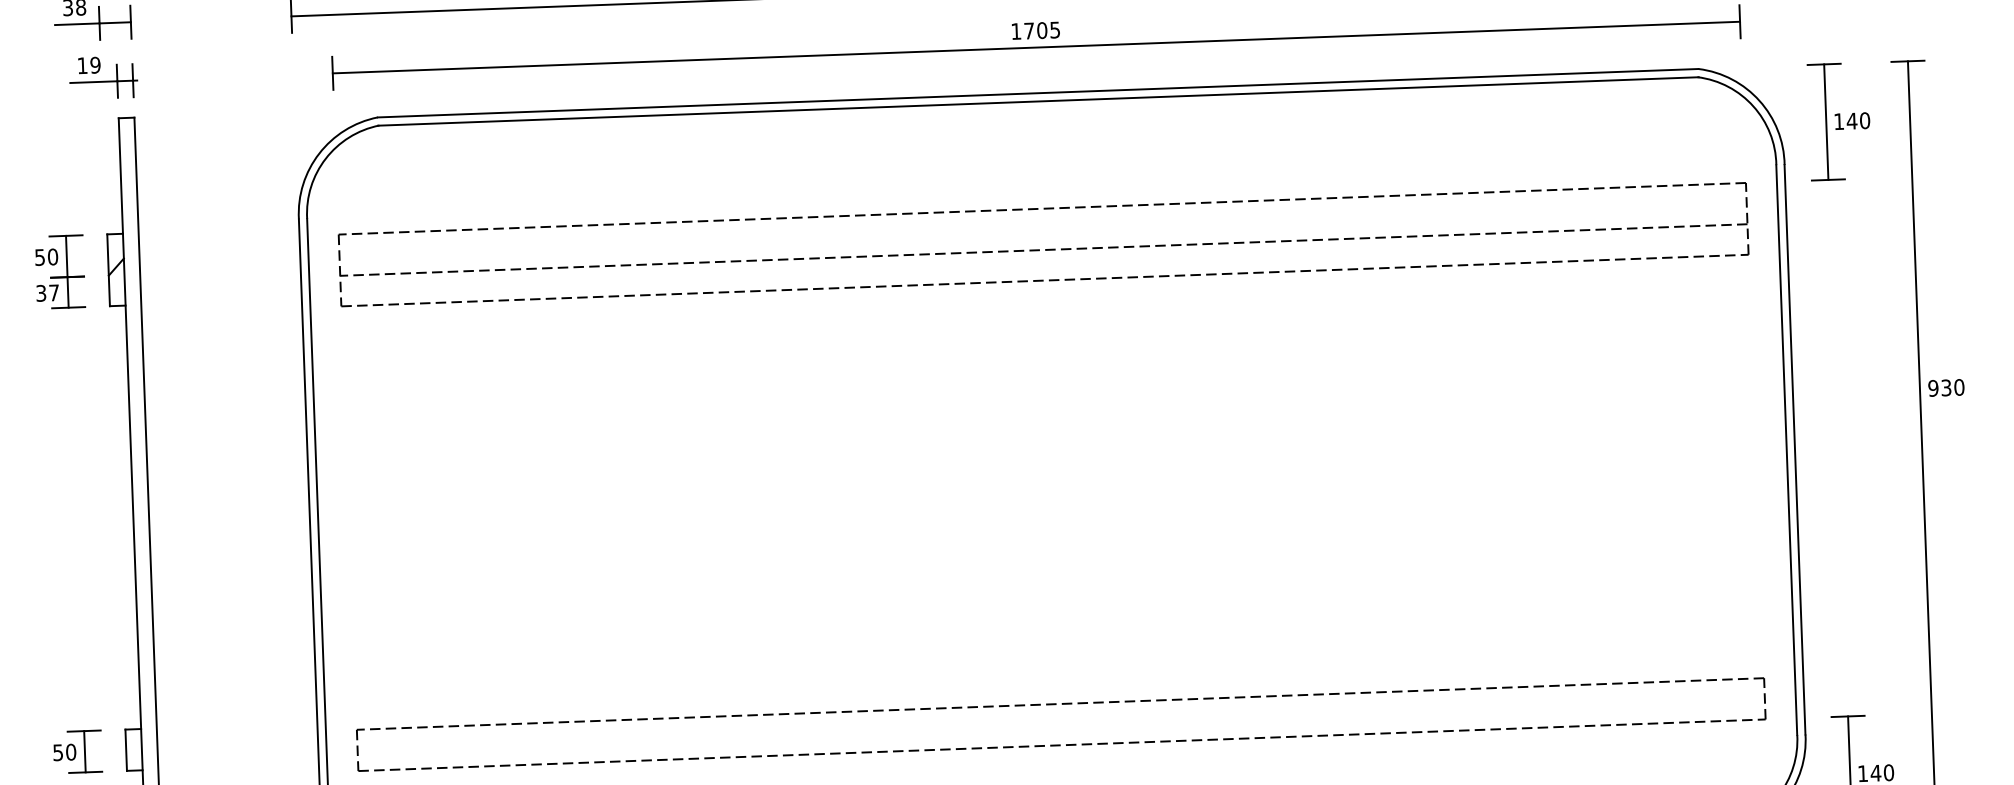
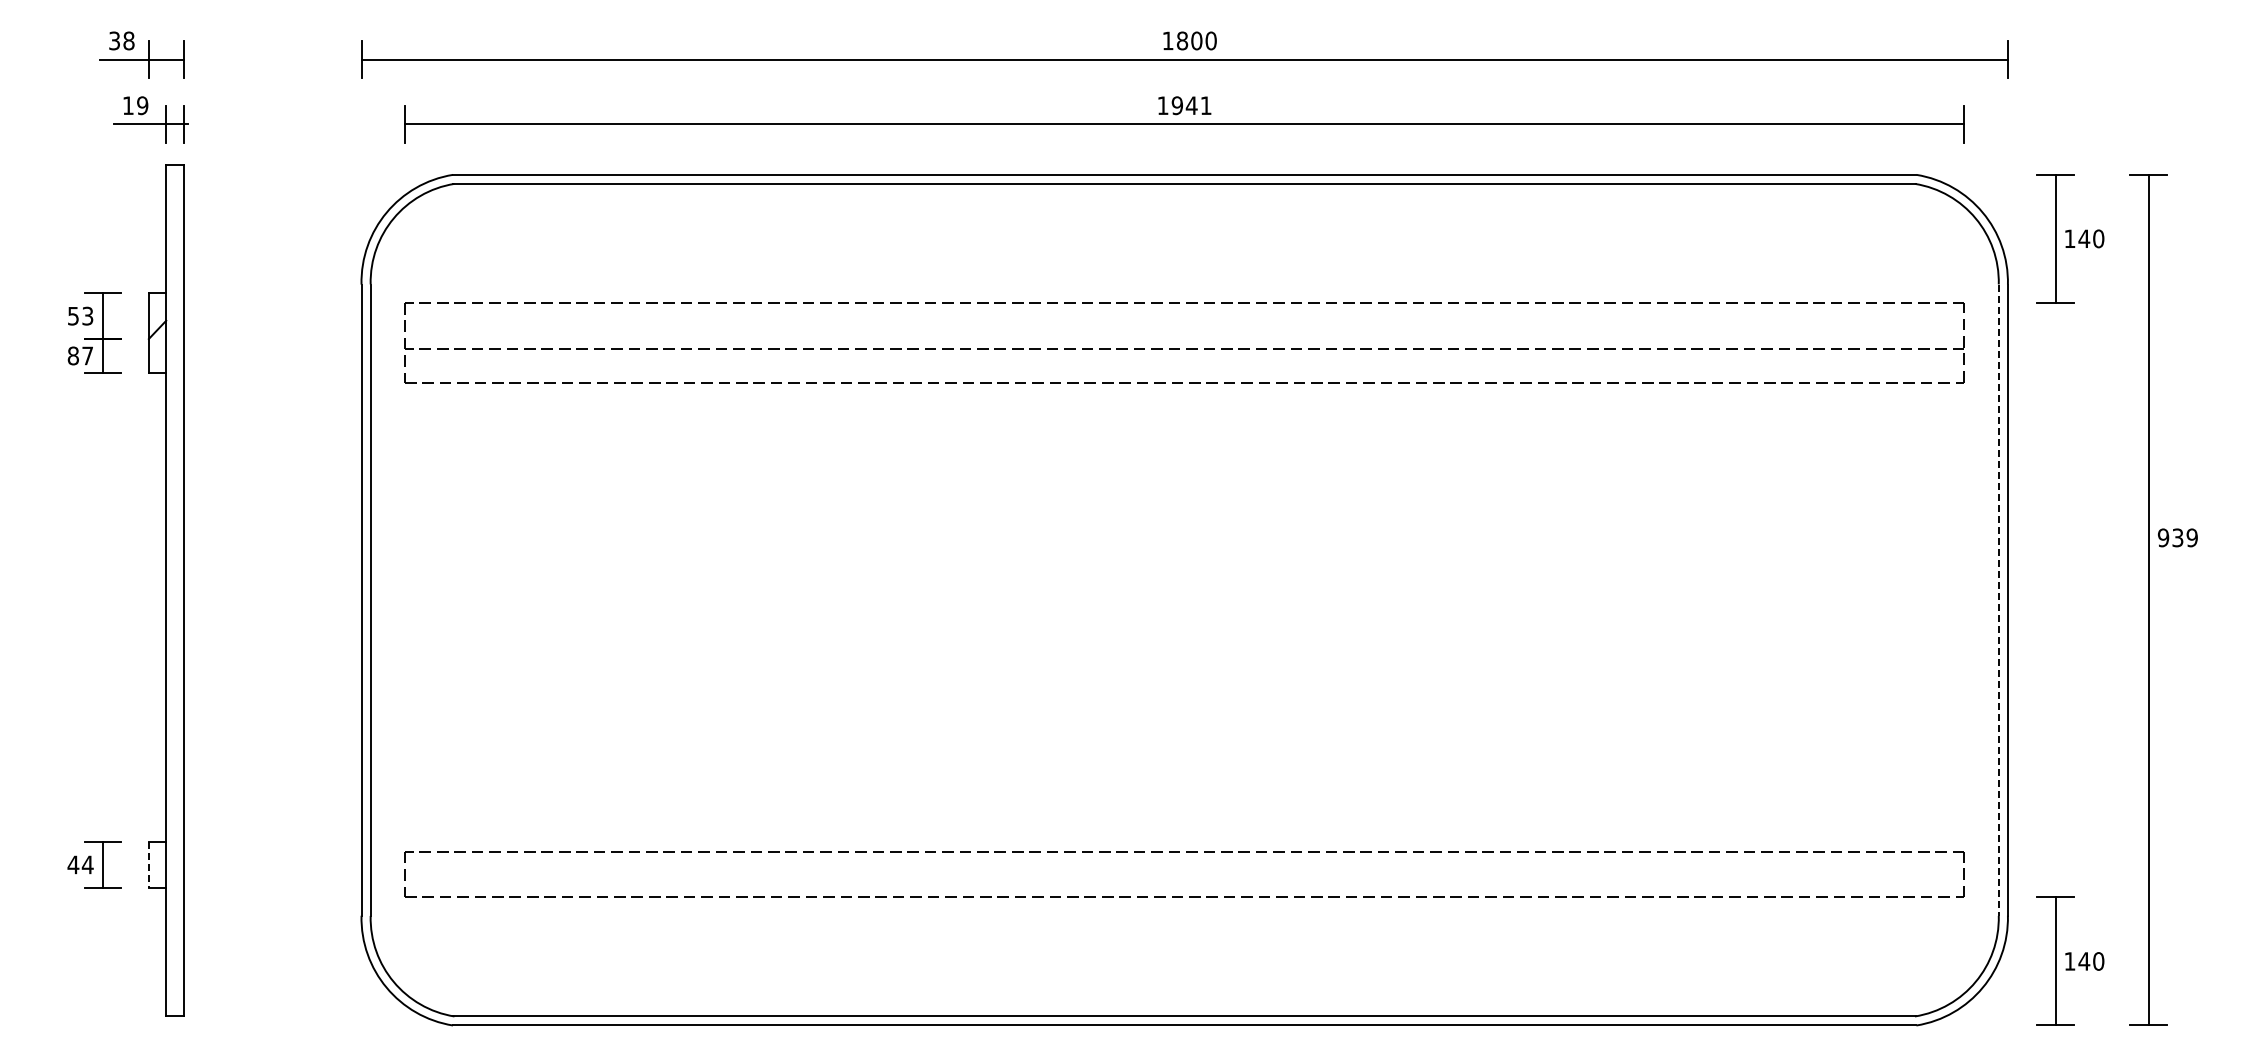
text: (1041, 30) -> (1191, 105), 1705 -> 1941
text: (52, 256) -> (87, 315), 50 -> 53
text: (40, 293) -> (72, 355), 37 -> 87
text: (1958, 387) -> (2191, 537), 930 -> 939
line: (1786, 450) -> (1998, 600), solid -> dashed
line: (125, 749) -> (148, 864), solid -> dashed
text: (64, 752) -> (80, 864), 50 -> 44

